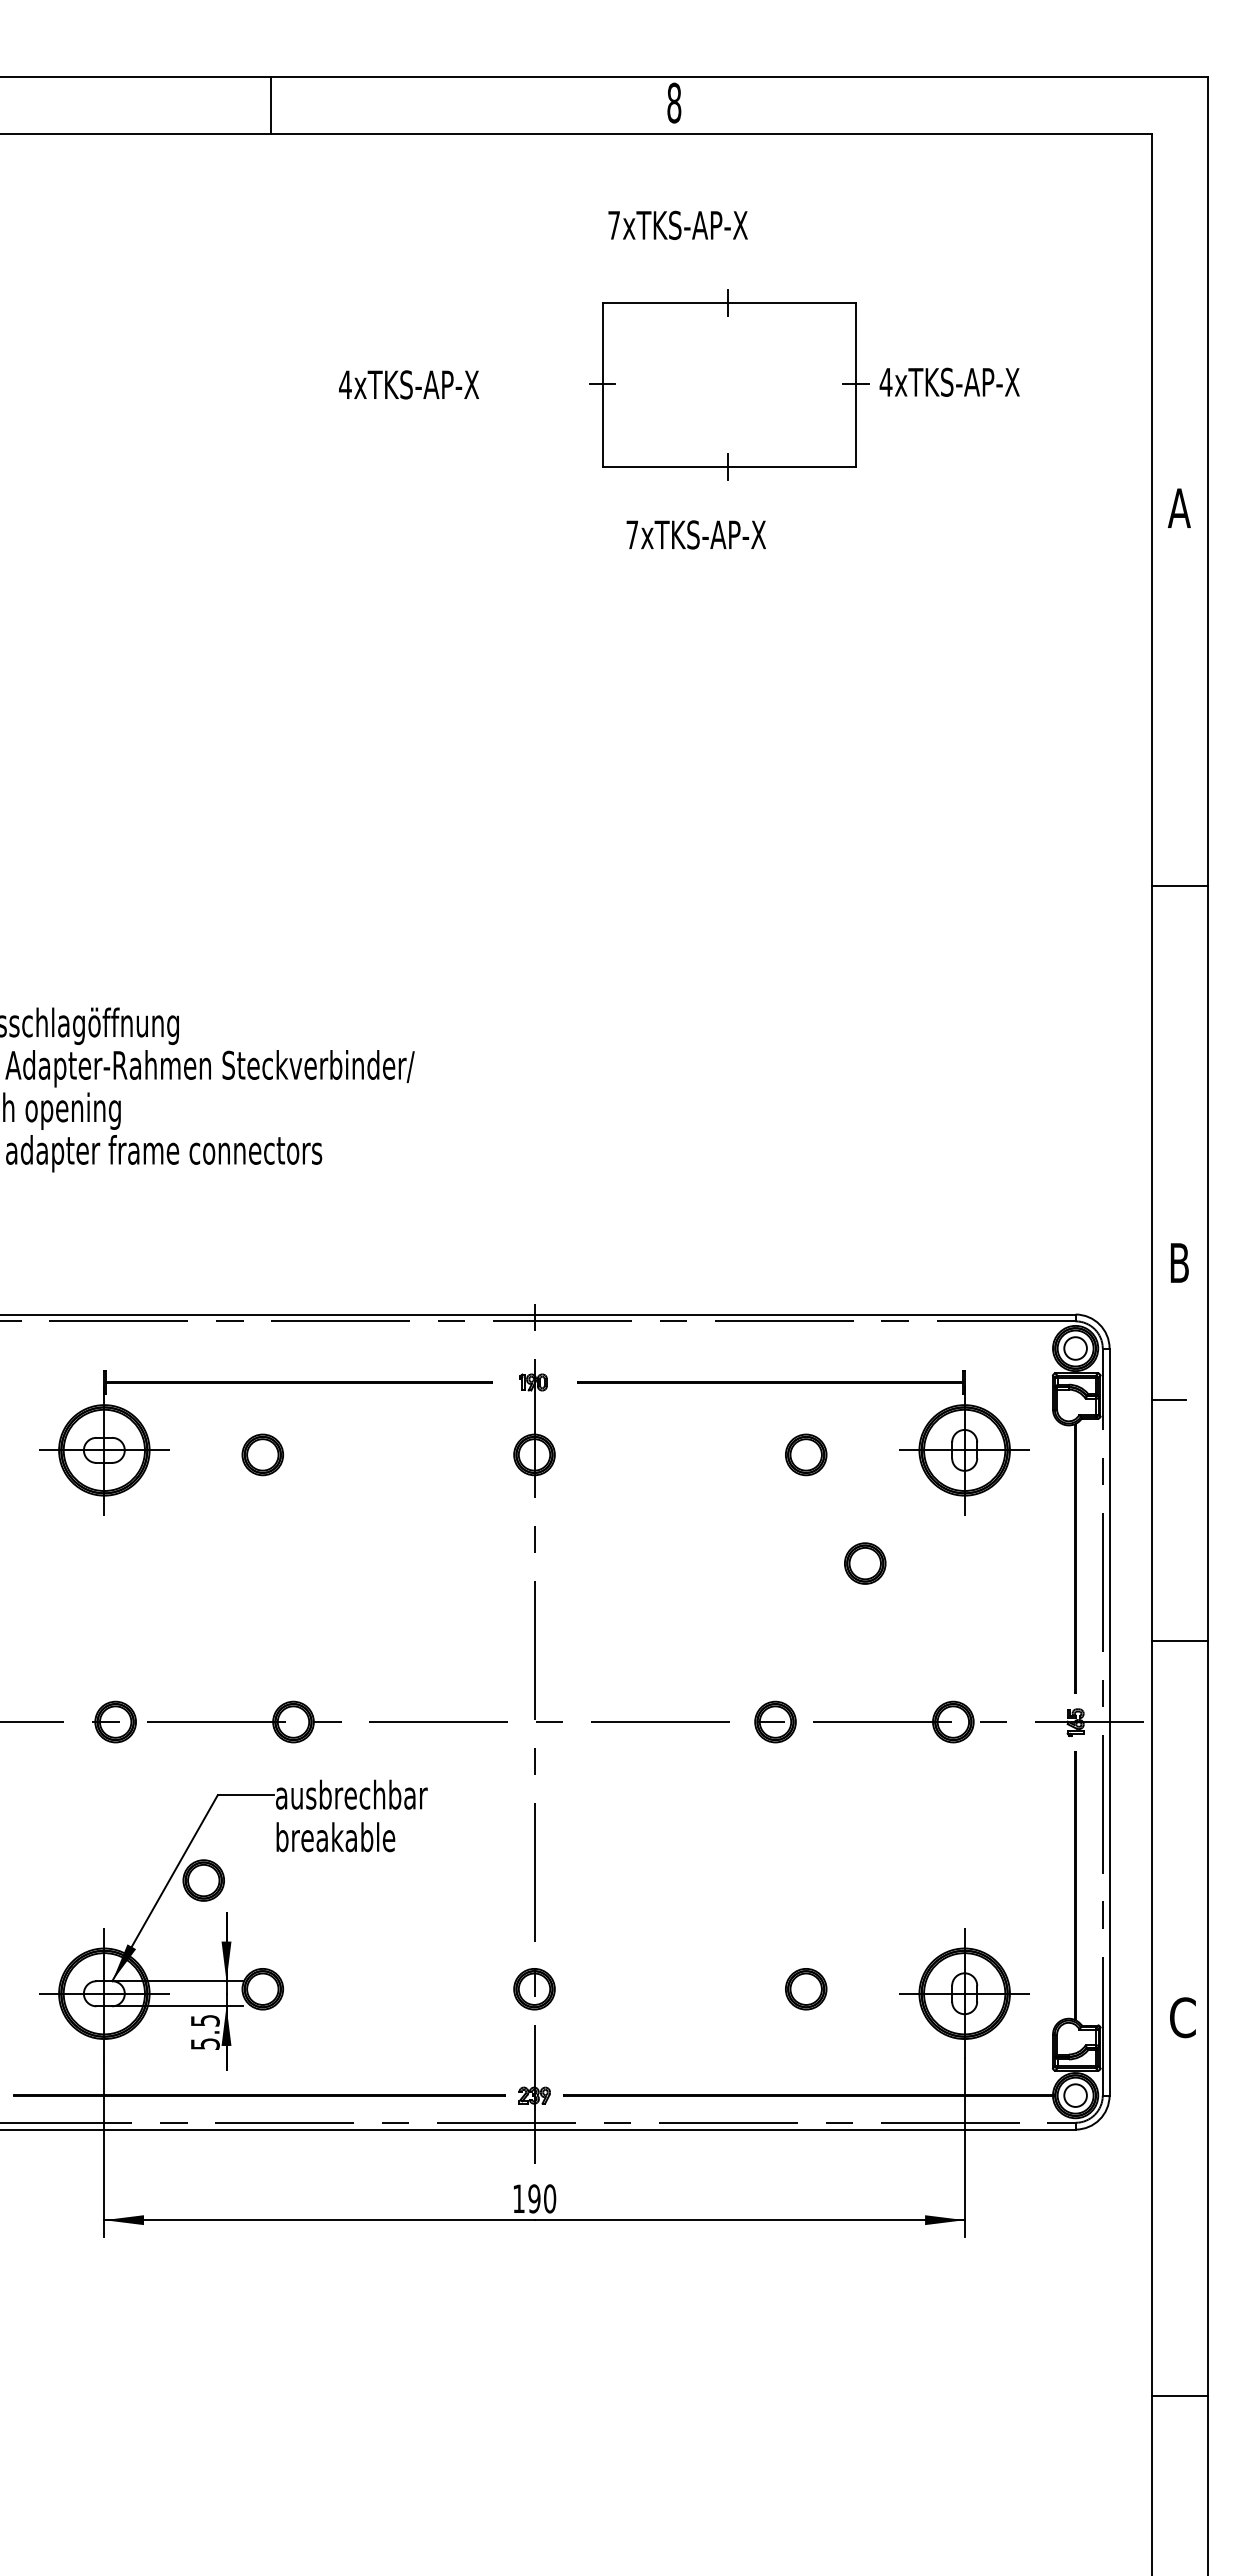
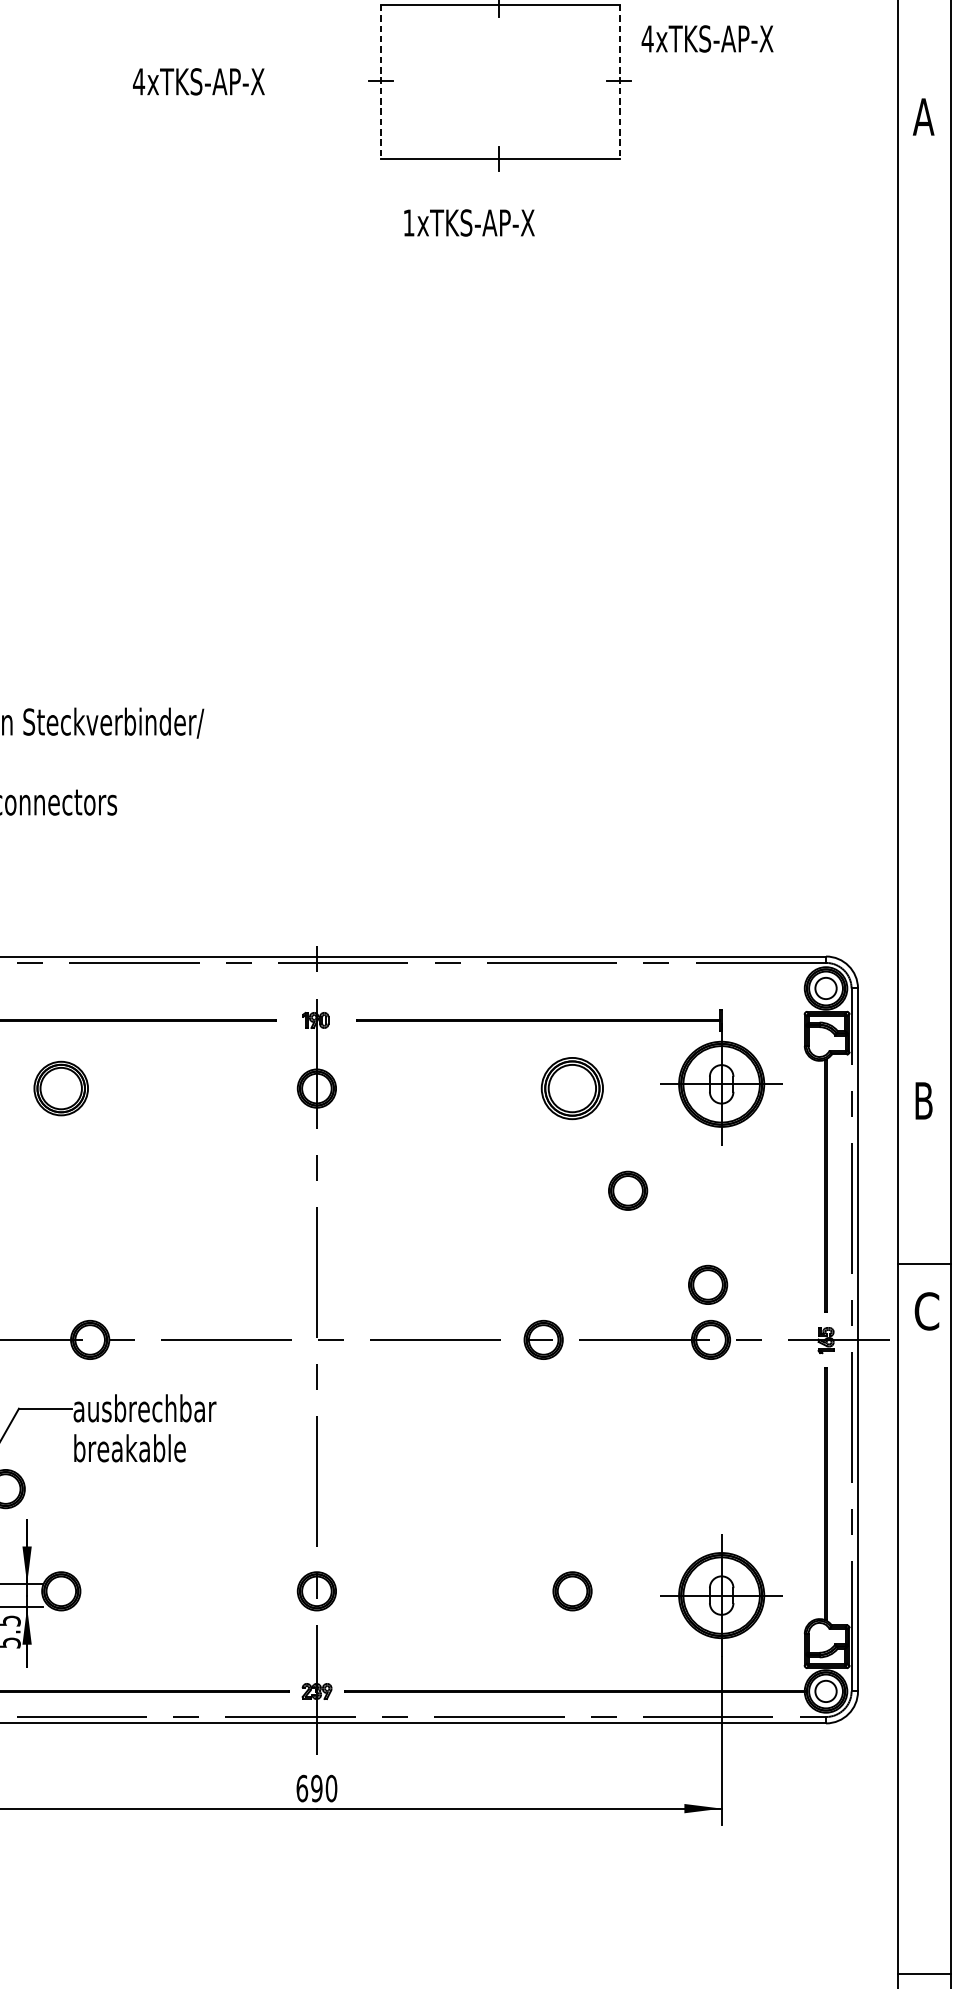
text: (949, 381) -> (707, 38), moved
line: (602, 385) -> (380, 82), solid -> dashed
line: (856, 385) -> (619, 82), solid -> dashed
text: (1178, 507) -> (922, 116), moved
text: (632, 534) -> (409, 222), 7xTKS-AP-X -> 1xTKS-AP-X
line: (1179, 886) -> (923, 553), removed
text: (1179, 1262) -> (923, 1100), moved
line: (1168, 1400) -> (913, 1037), removed
part: (262, 1454) -> (60, 1088), size x1.4
part: (806, 1454) -> (572, 1088), size x1.6
part: (950, 1663) -> (708, 1284), added
text: (1182, 2017) -> (926, 1311), moved
text: (519, 2198) -> (302, 1788), 190 -> 690

